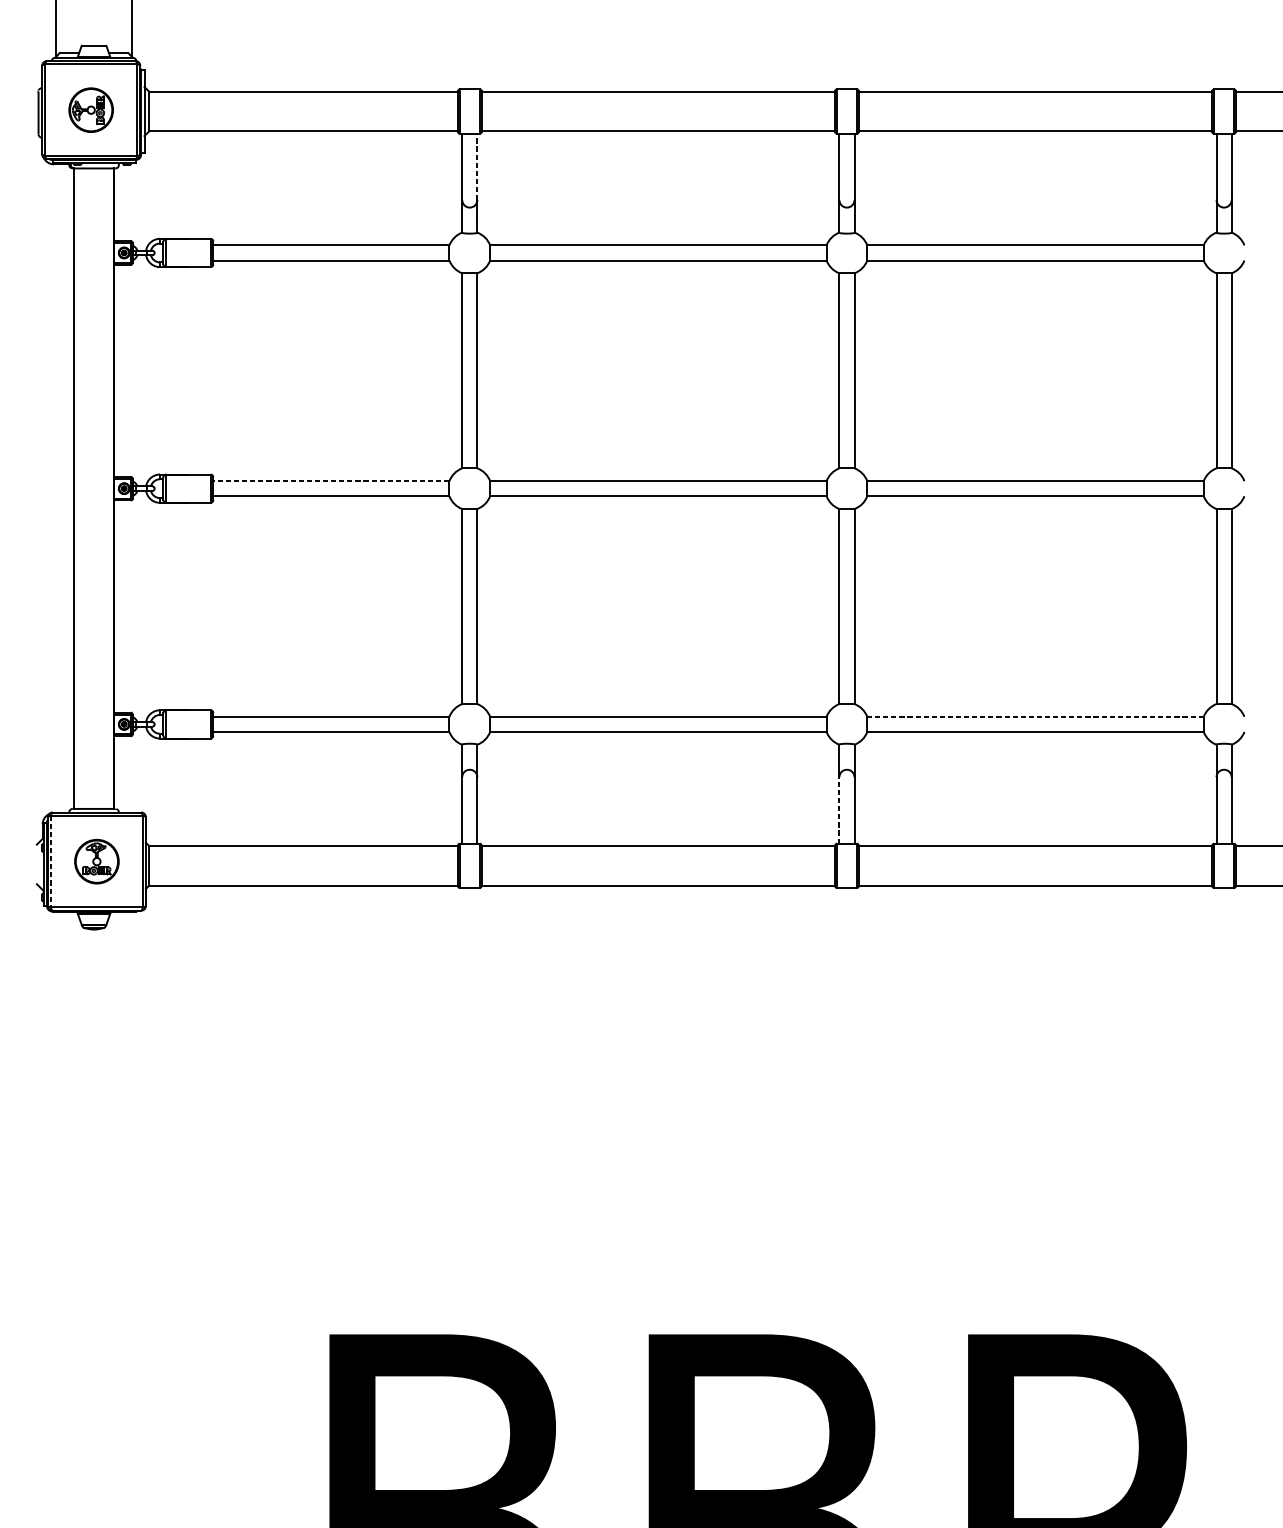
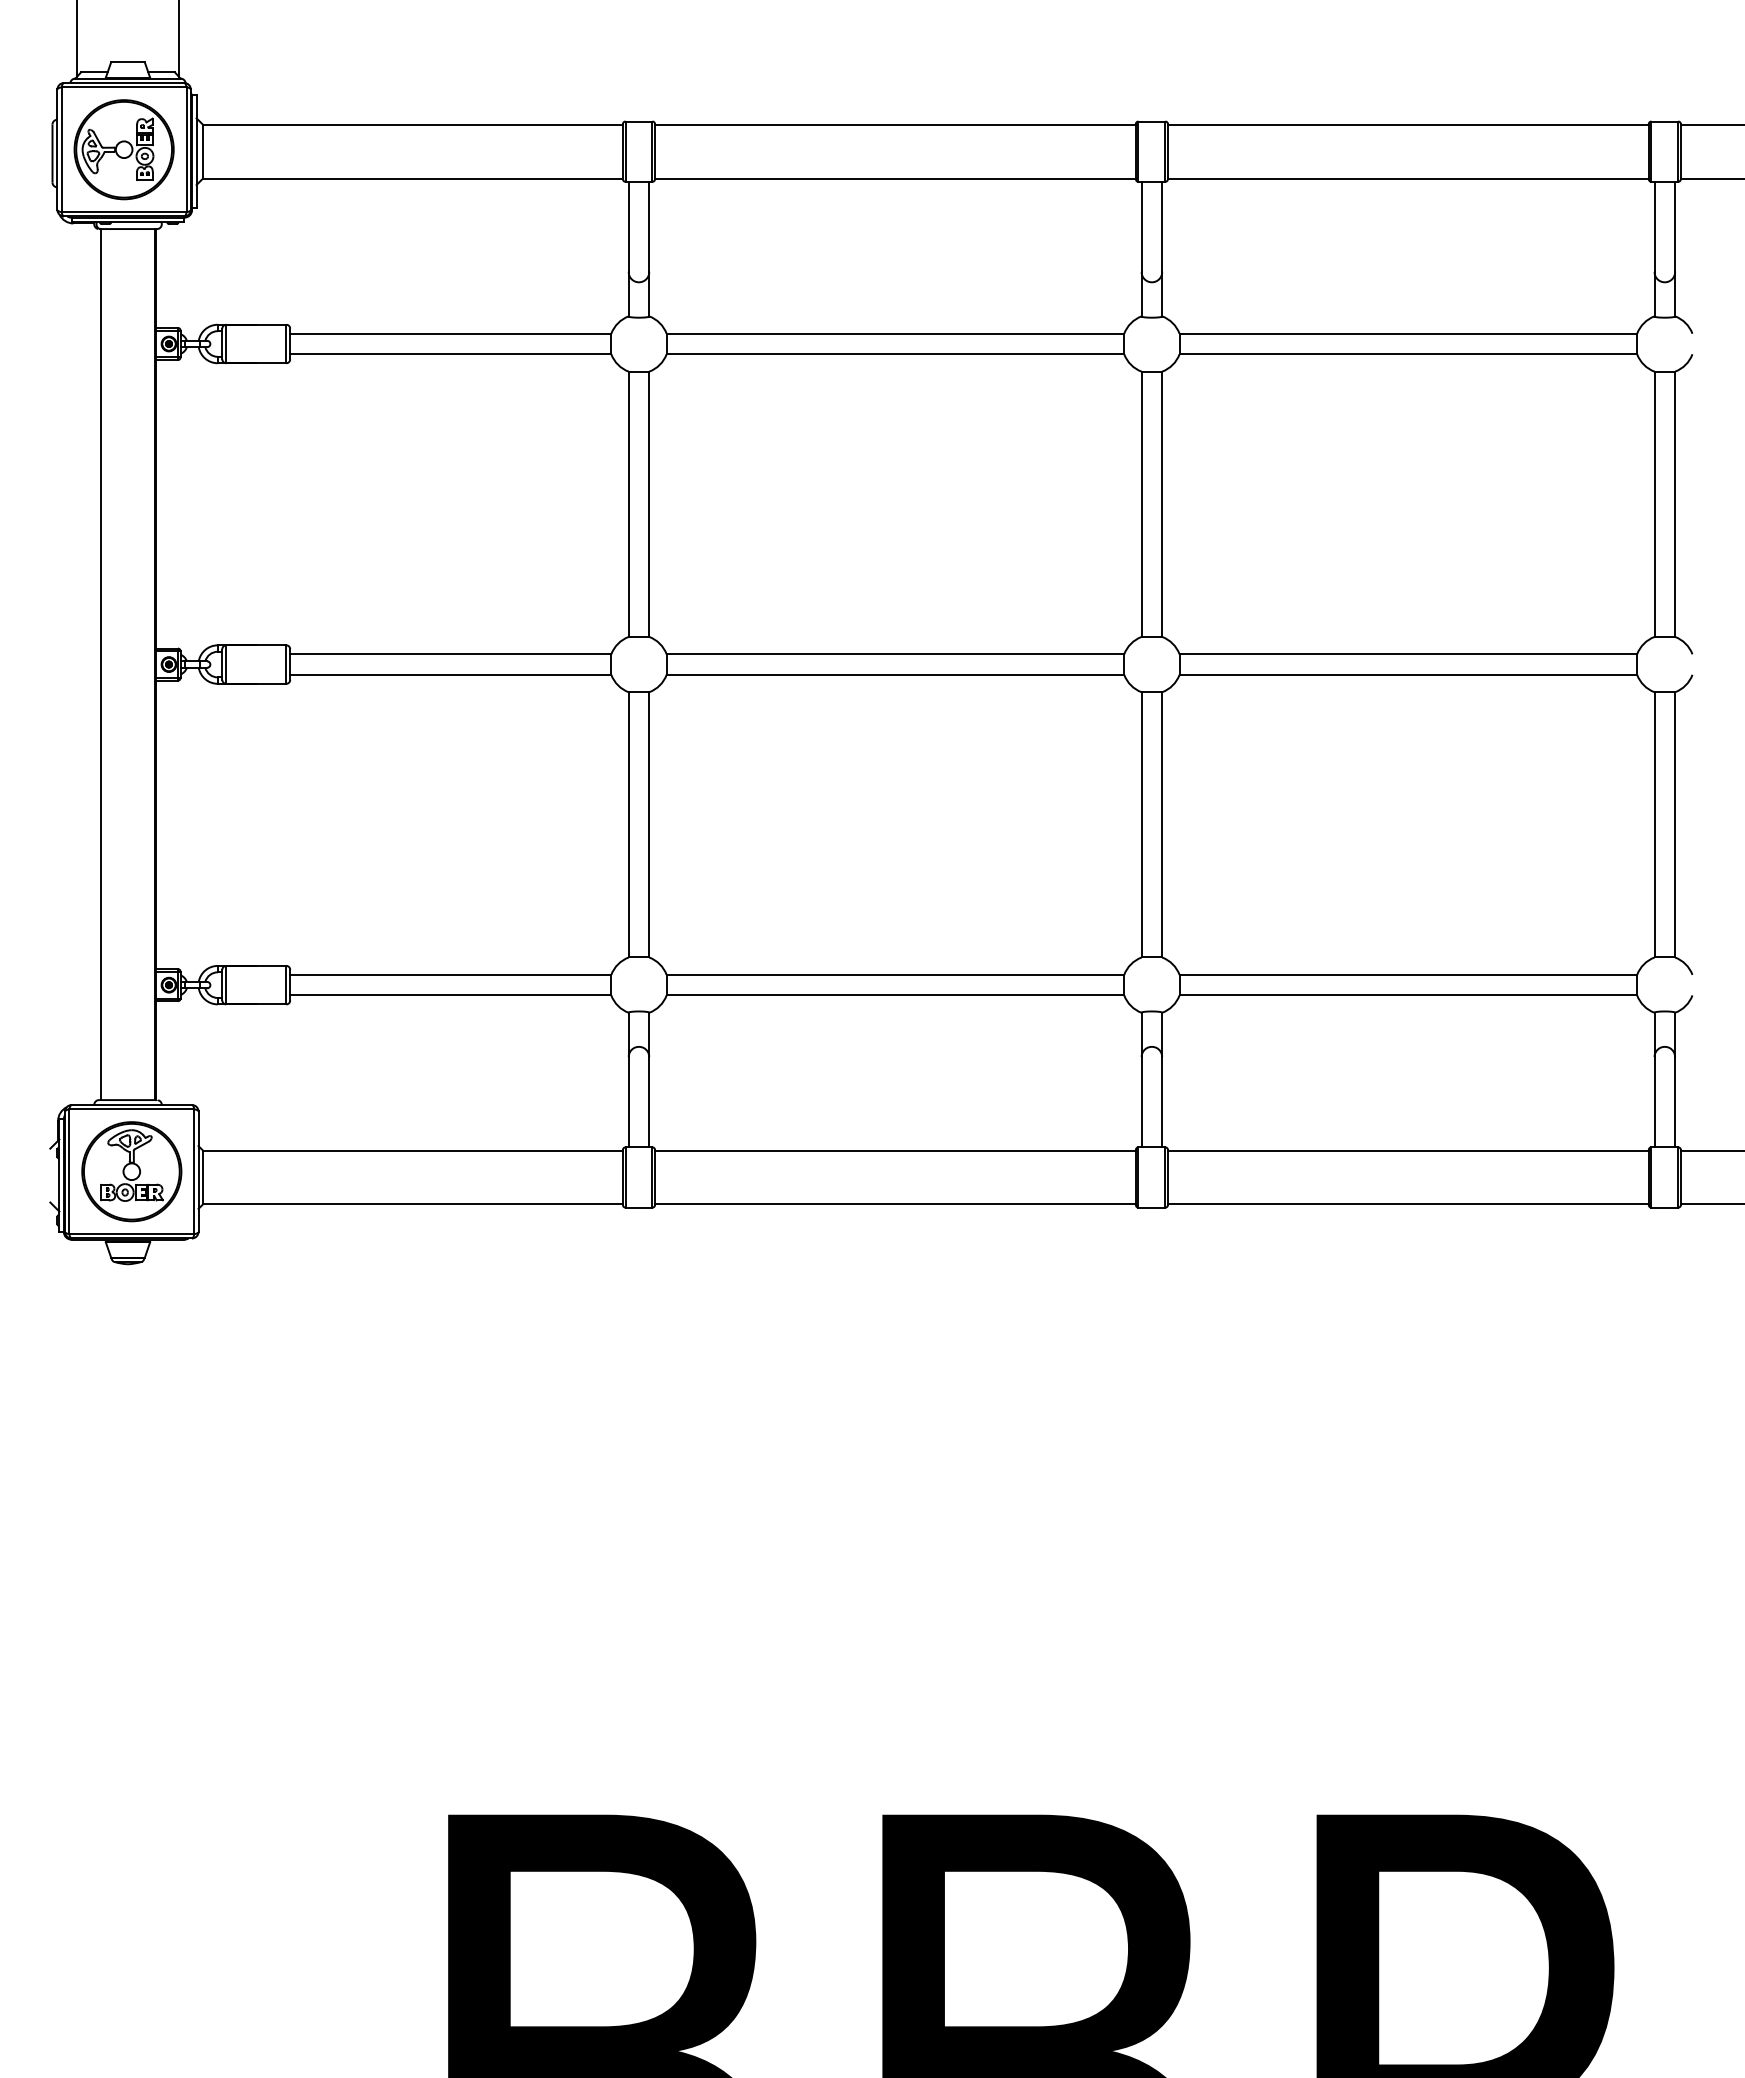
part: (90, 109) -> (123, 149), size x1.67
line: (477, 166) -> (649, 226), dashed -> solid
line: (331, 481) -> (450, 654), dashed -> solid
line: (1035, 716) -> (1408, 974), dashed -> solid
line: (839, 809) -> (1141, 1101), dashed -> solid
part: (96, 861) -> (131, 1171), size x1.67
line: (51, 862) -> (69, 1172), dashed -> solid

